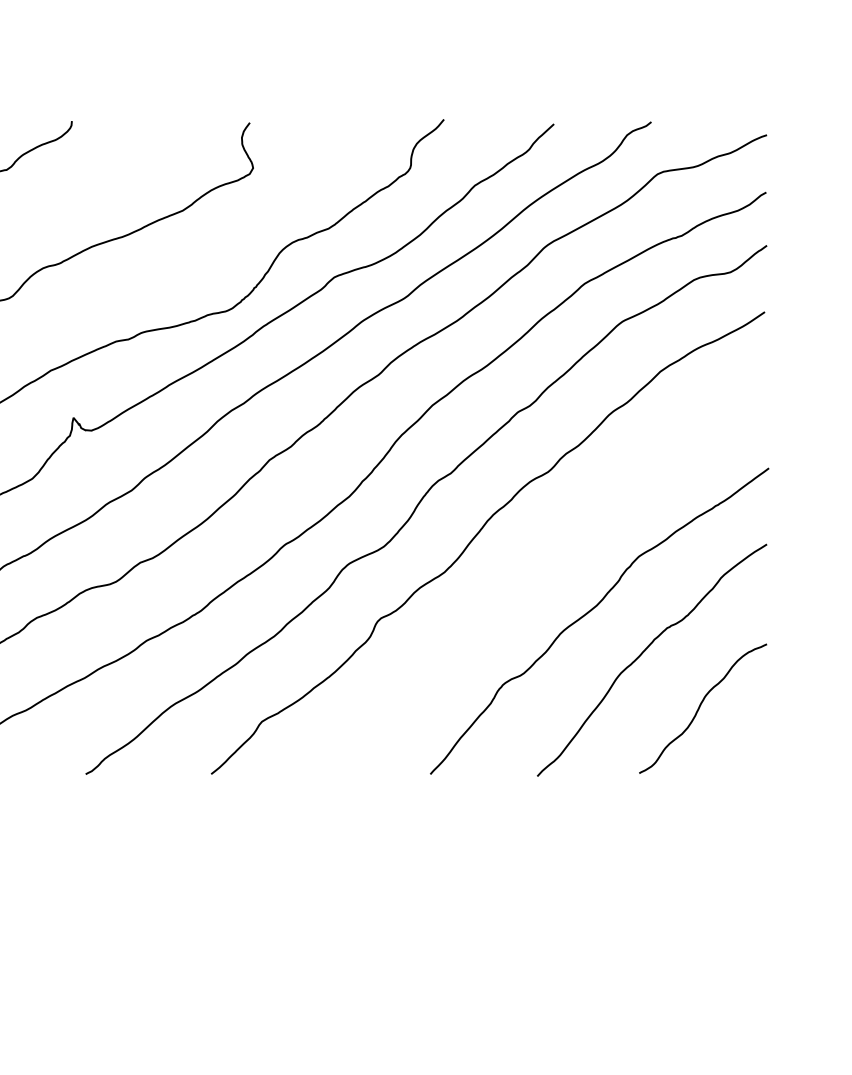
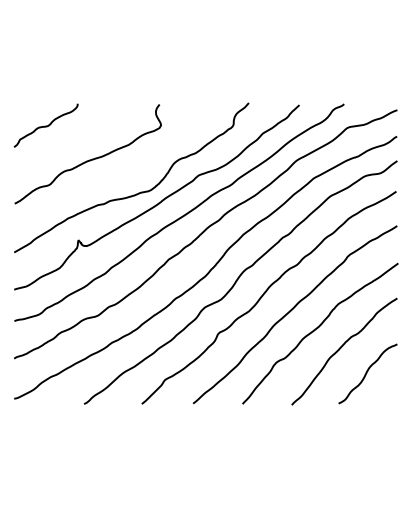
curve: (538, 570) -> (292, 310), added

